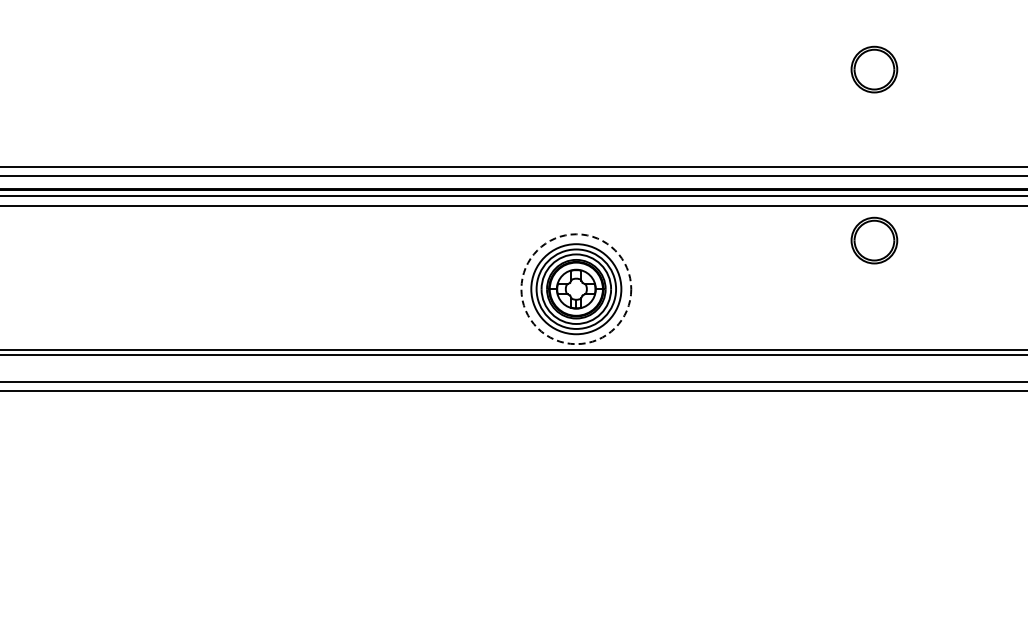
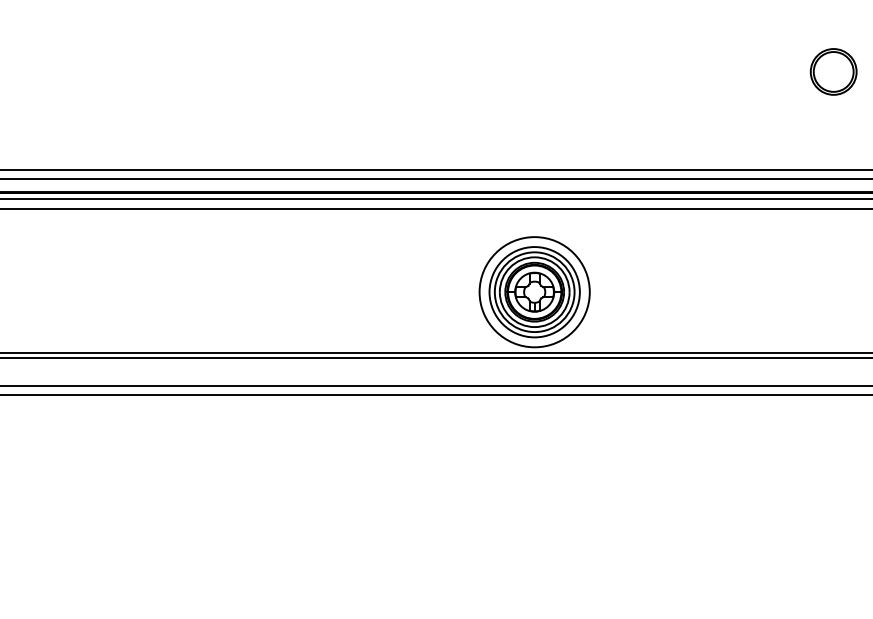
part: (874, 240) -> (833, 243), removed
circle: (576, 289) -> (534, 292), dashed -> solid

